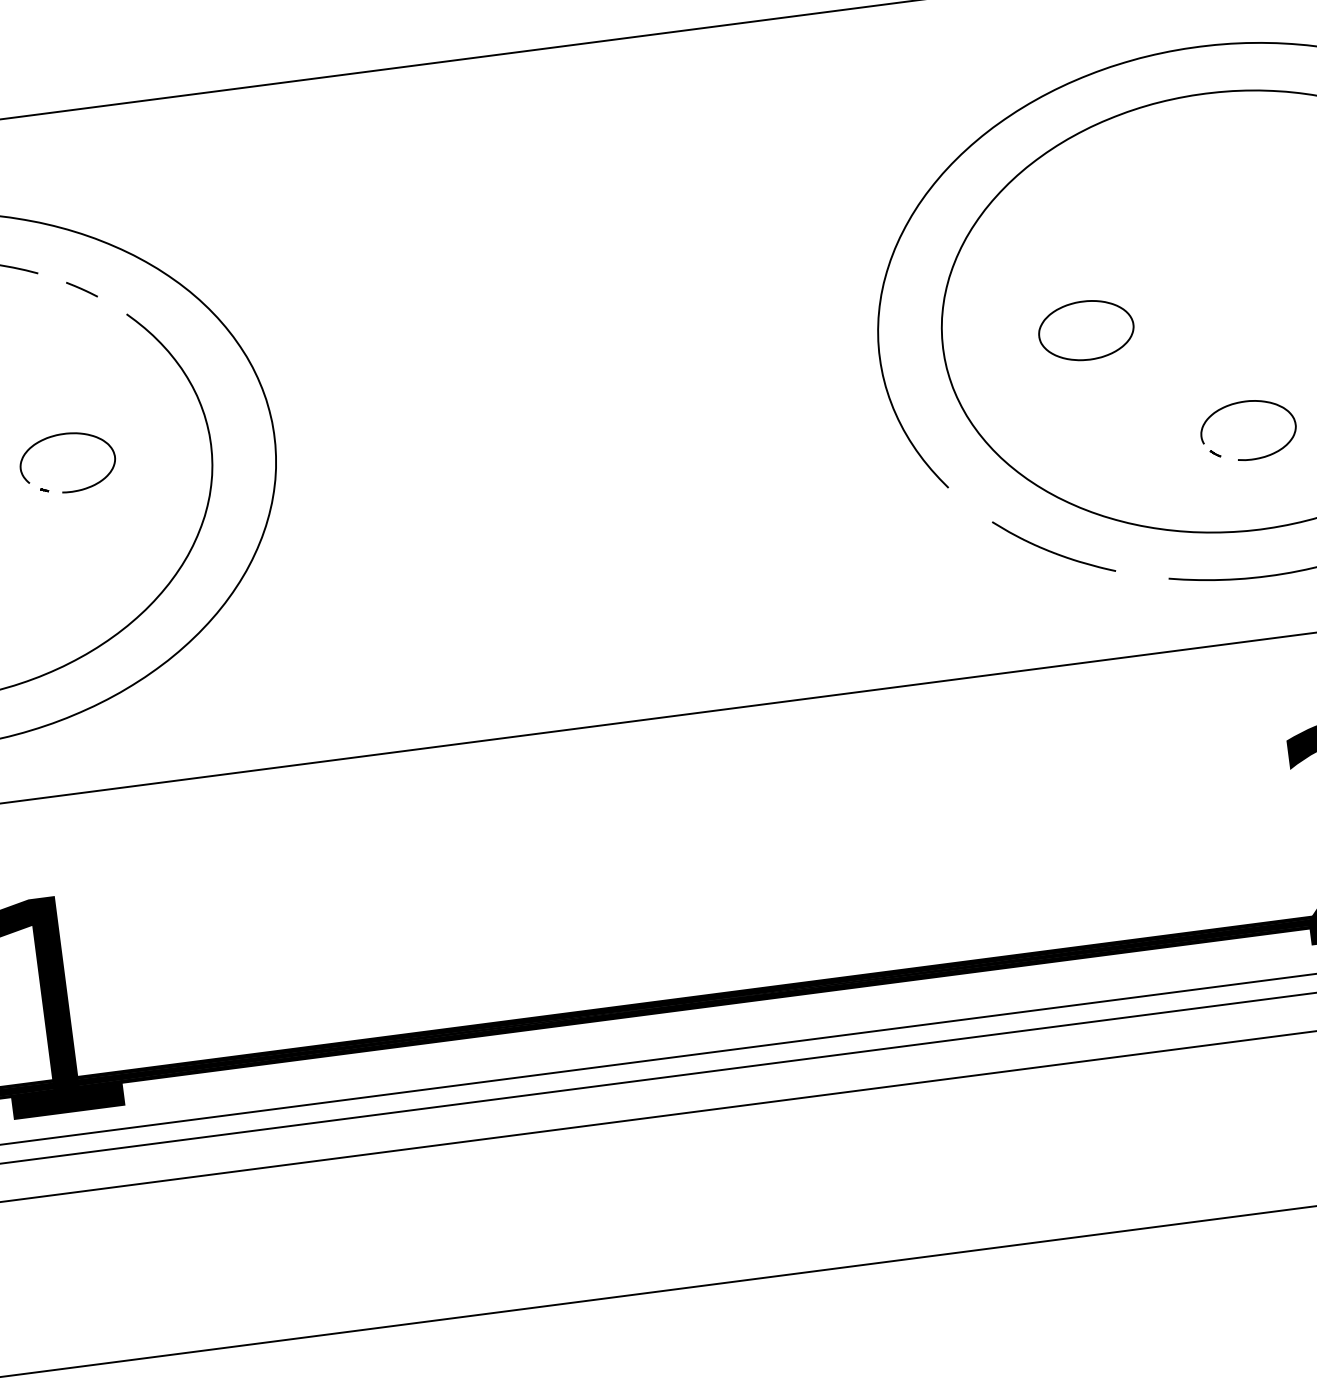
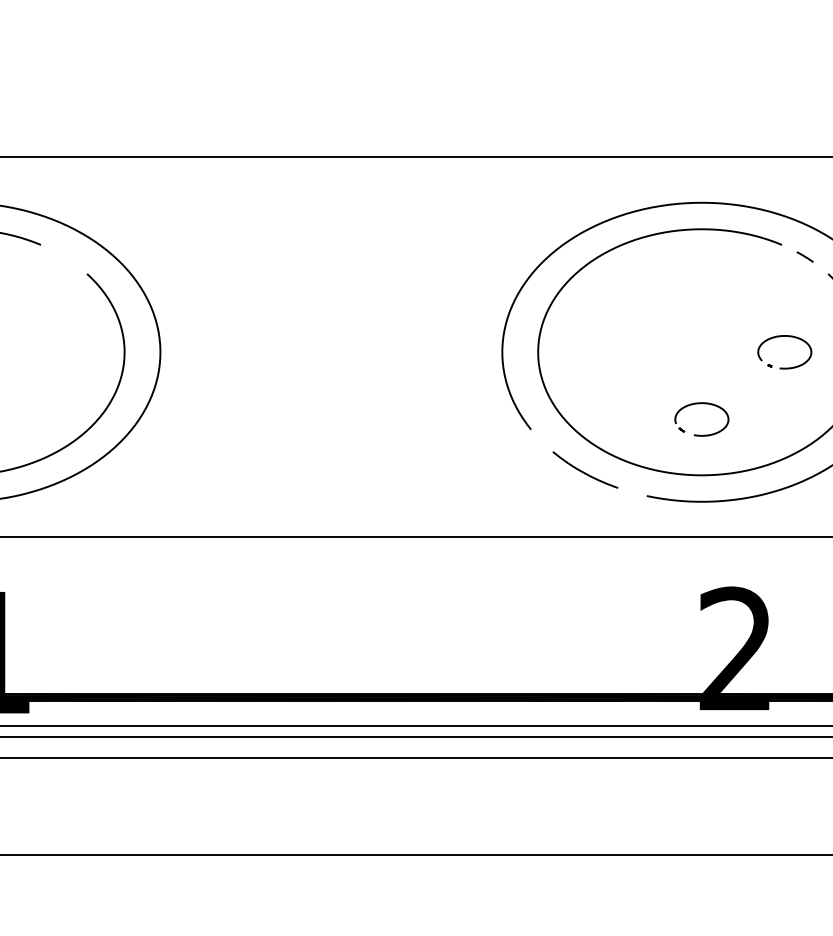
line: (80, 288) -> (63, 256), removed
part: (1085, 331) -> (618, 352), removed
part: (70, 489) -> (43, 367), removed

